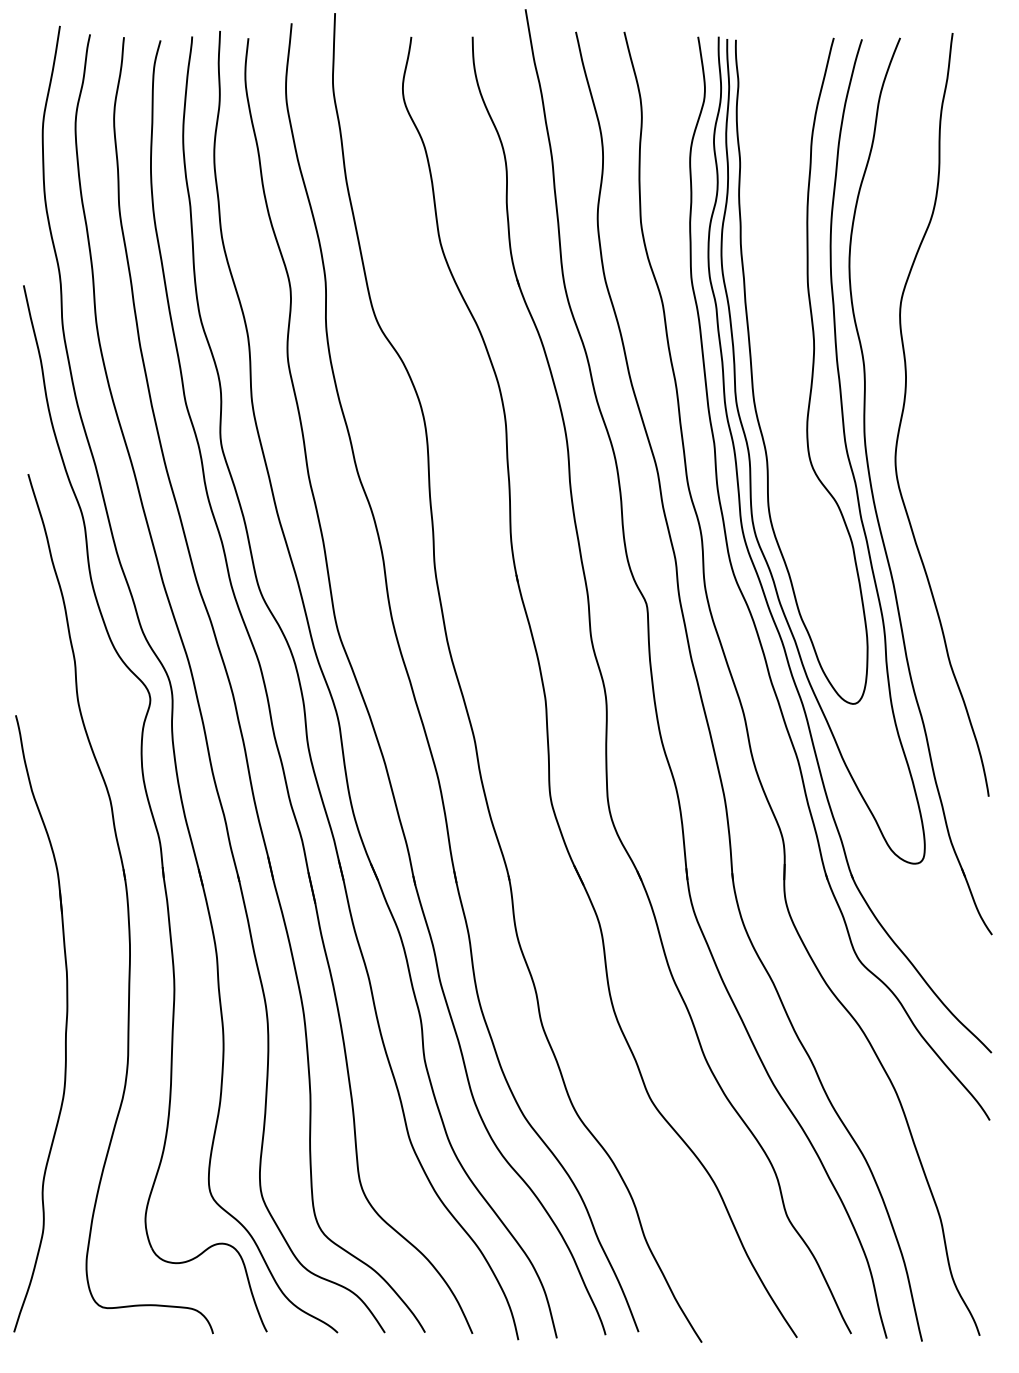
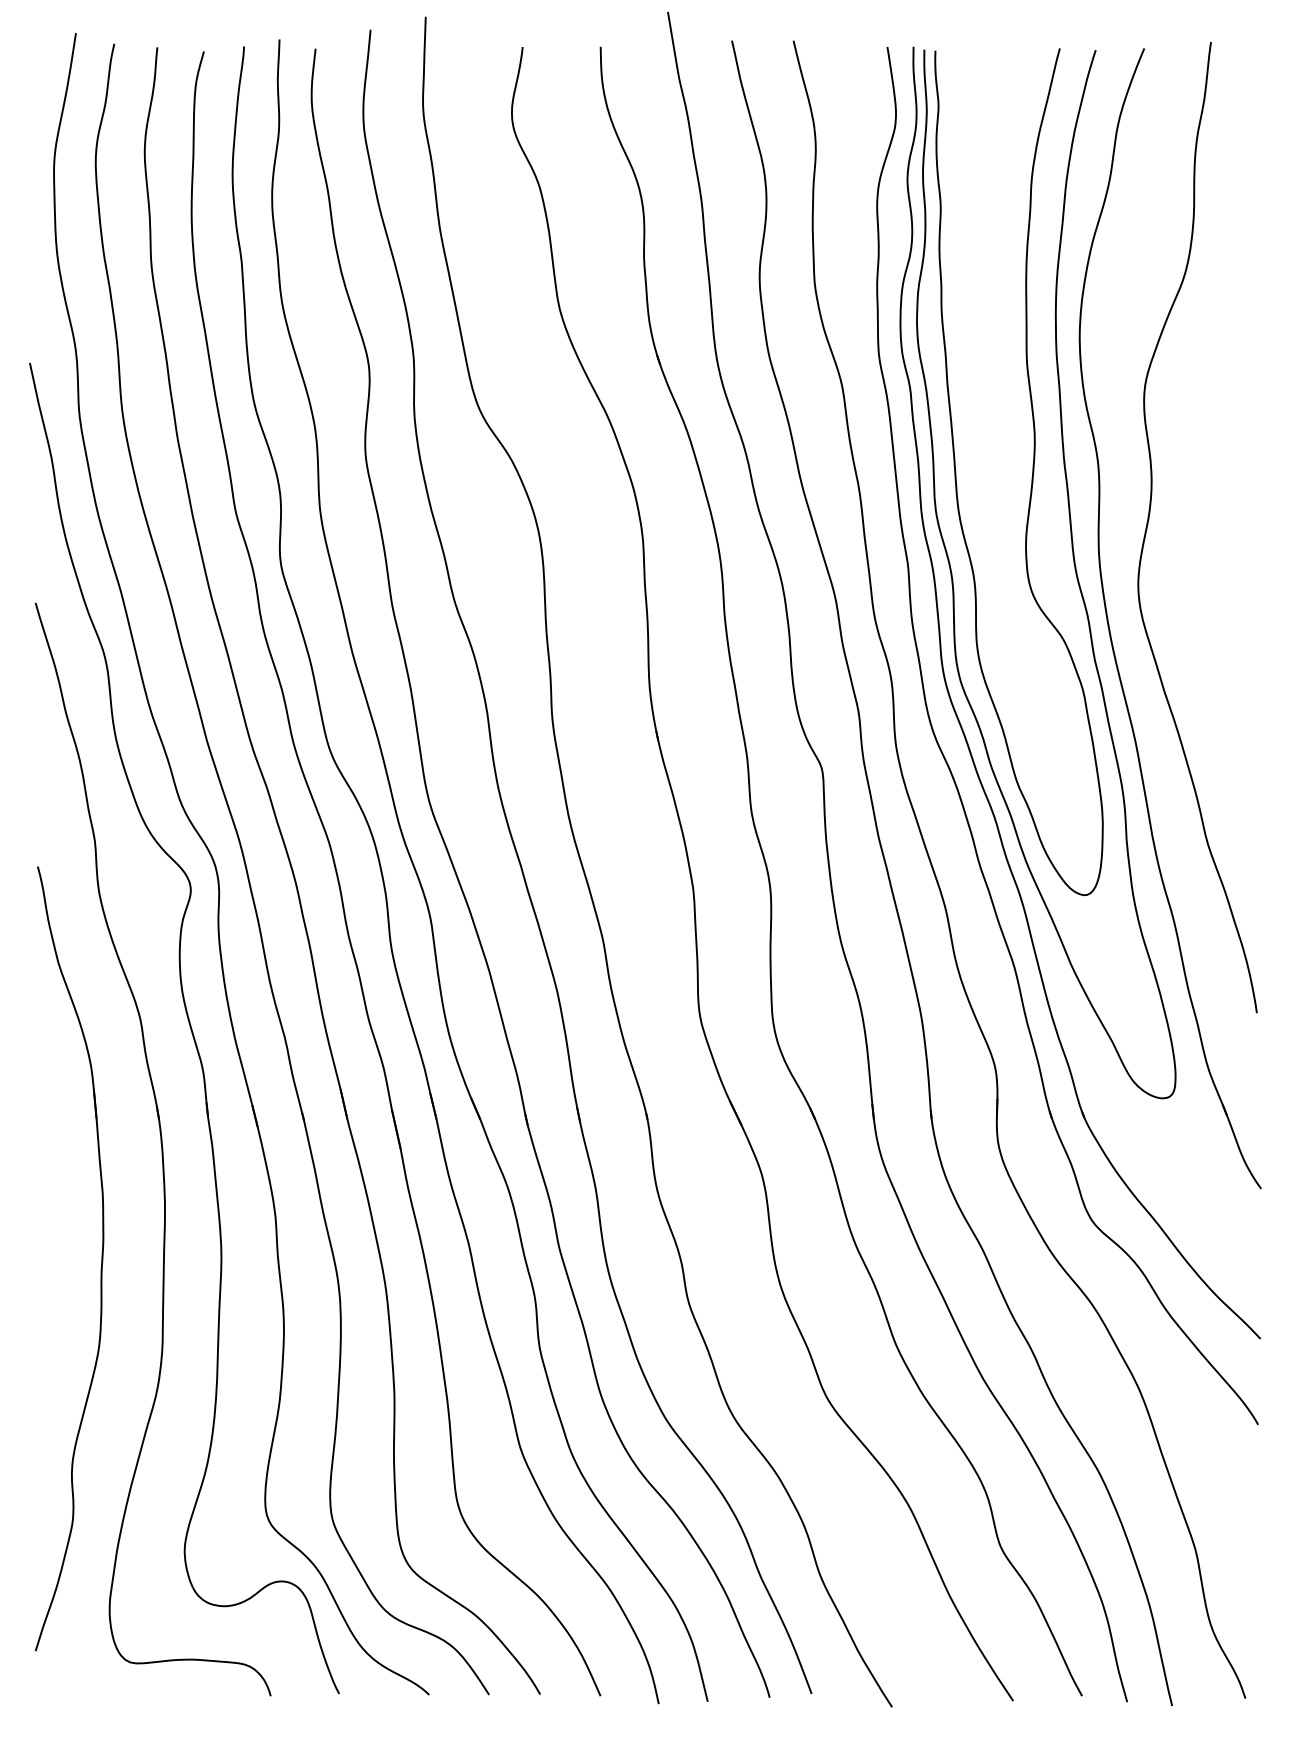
part: (65, 1023) -> (101, 1258), moved

